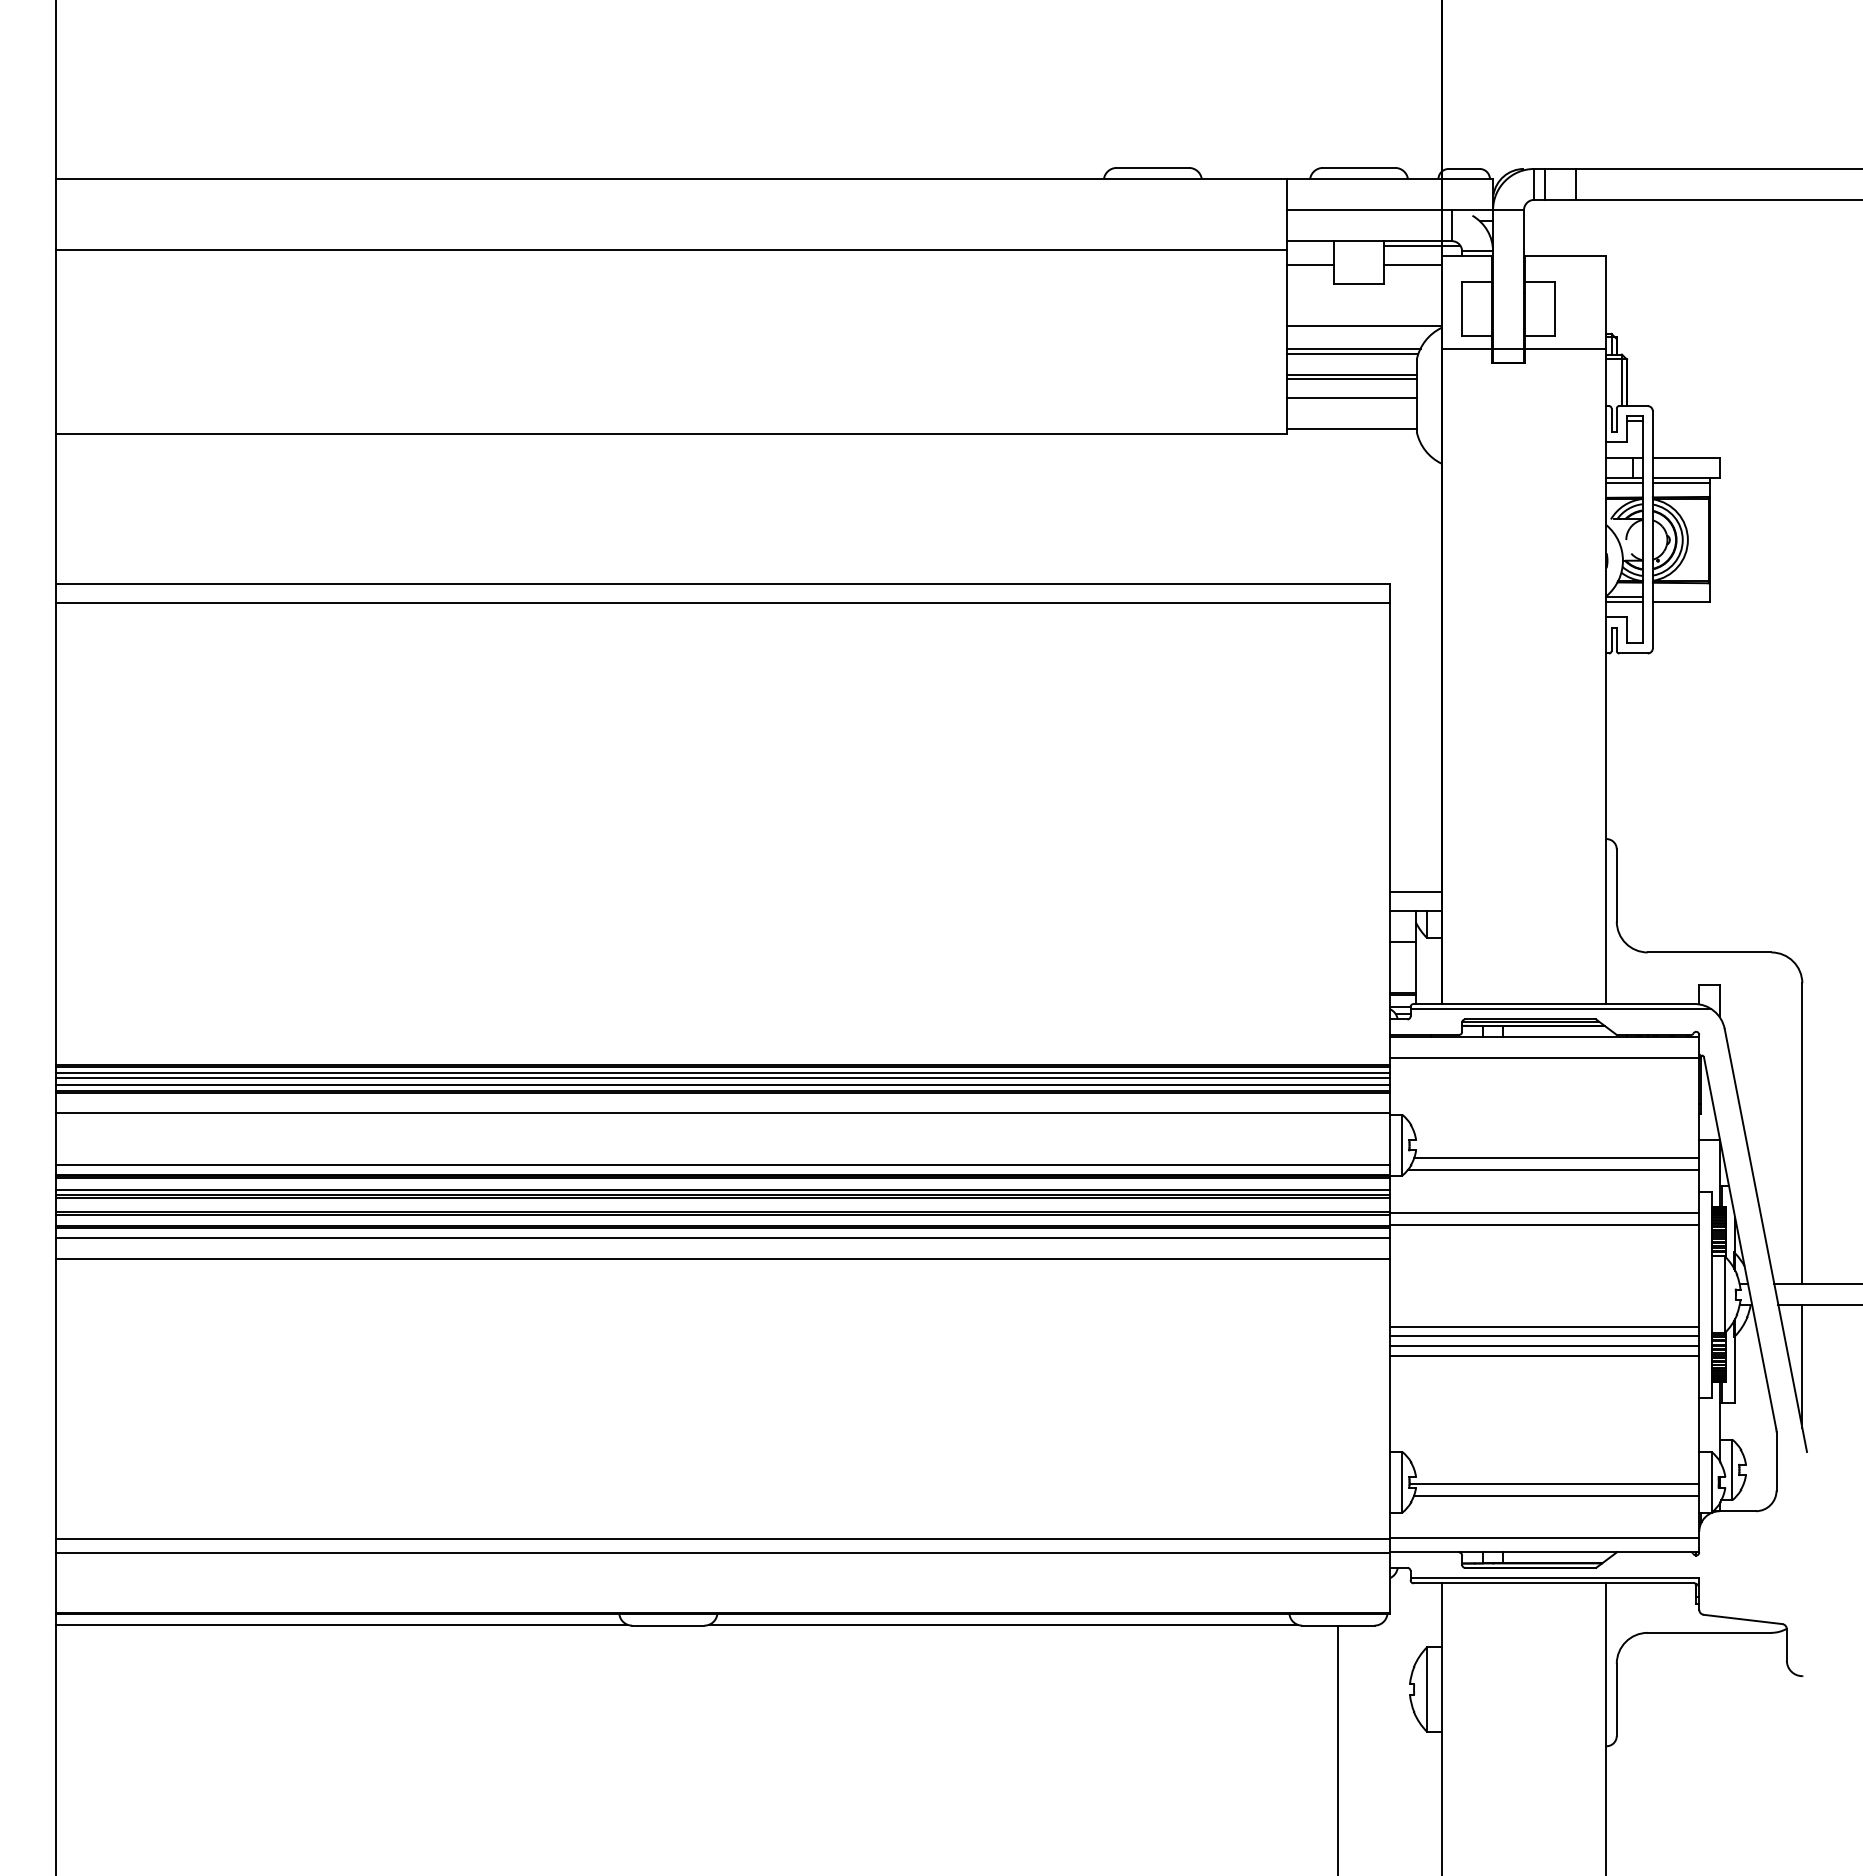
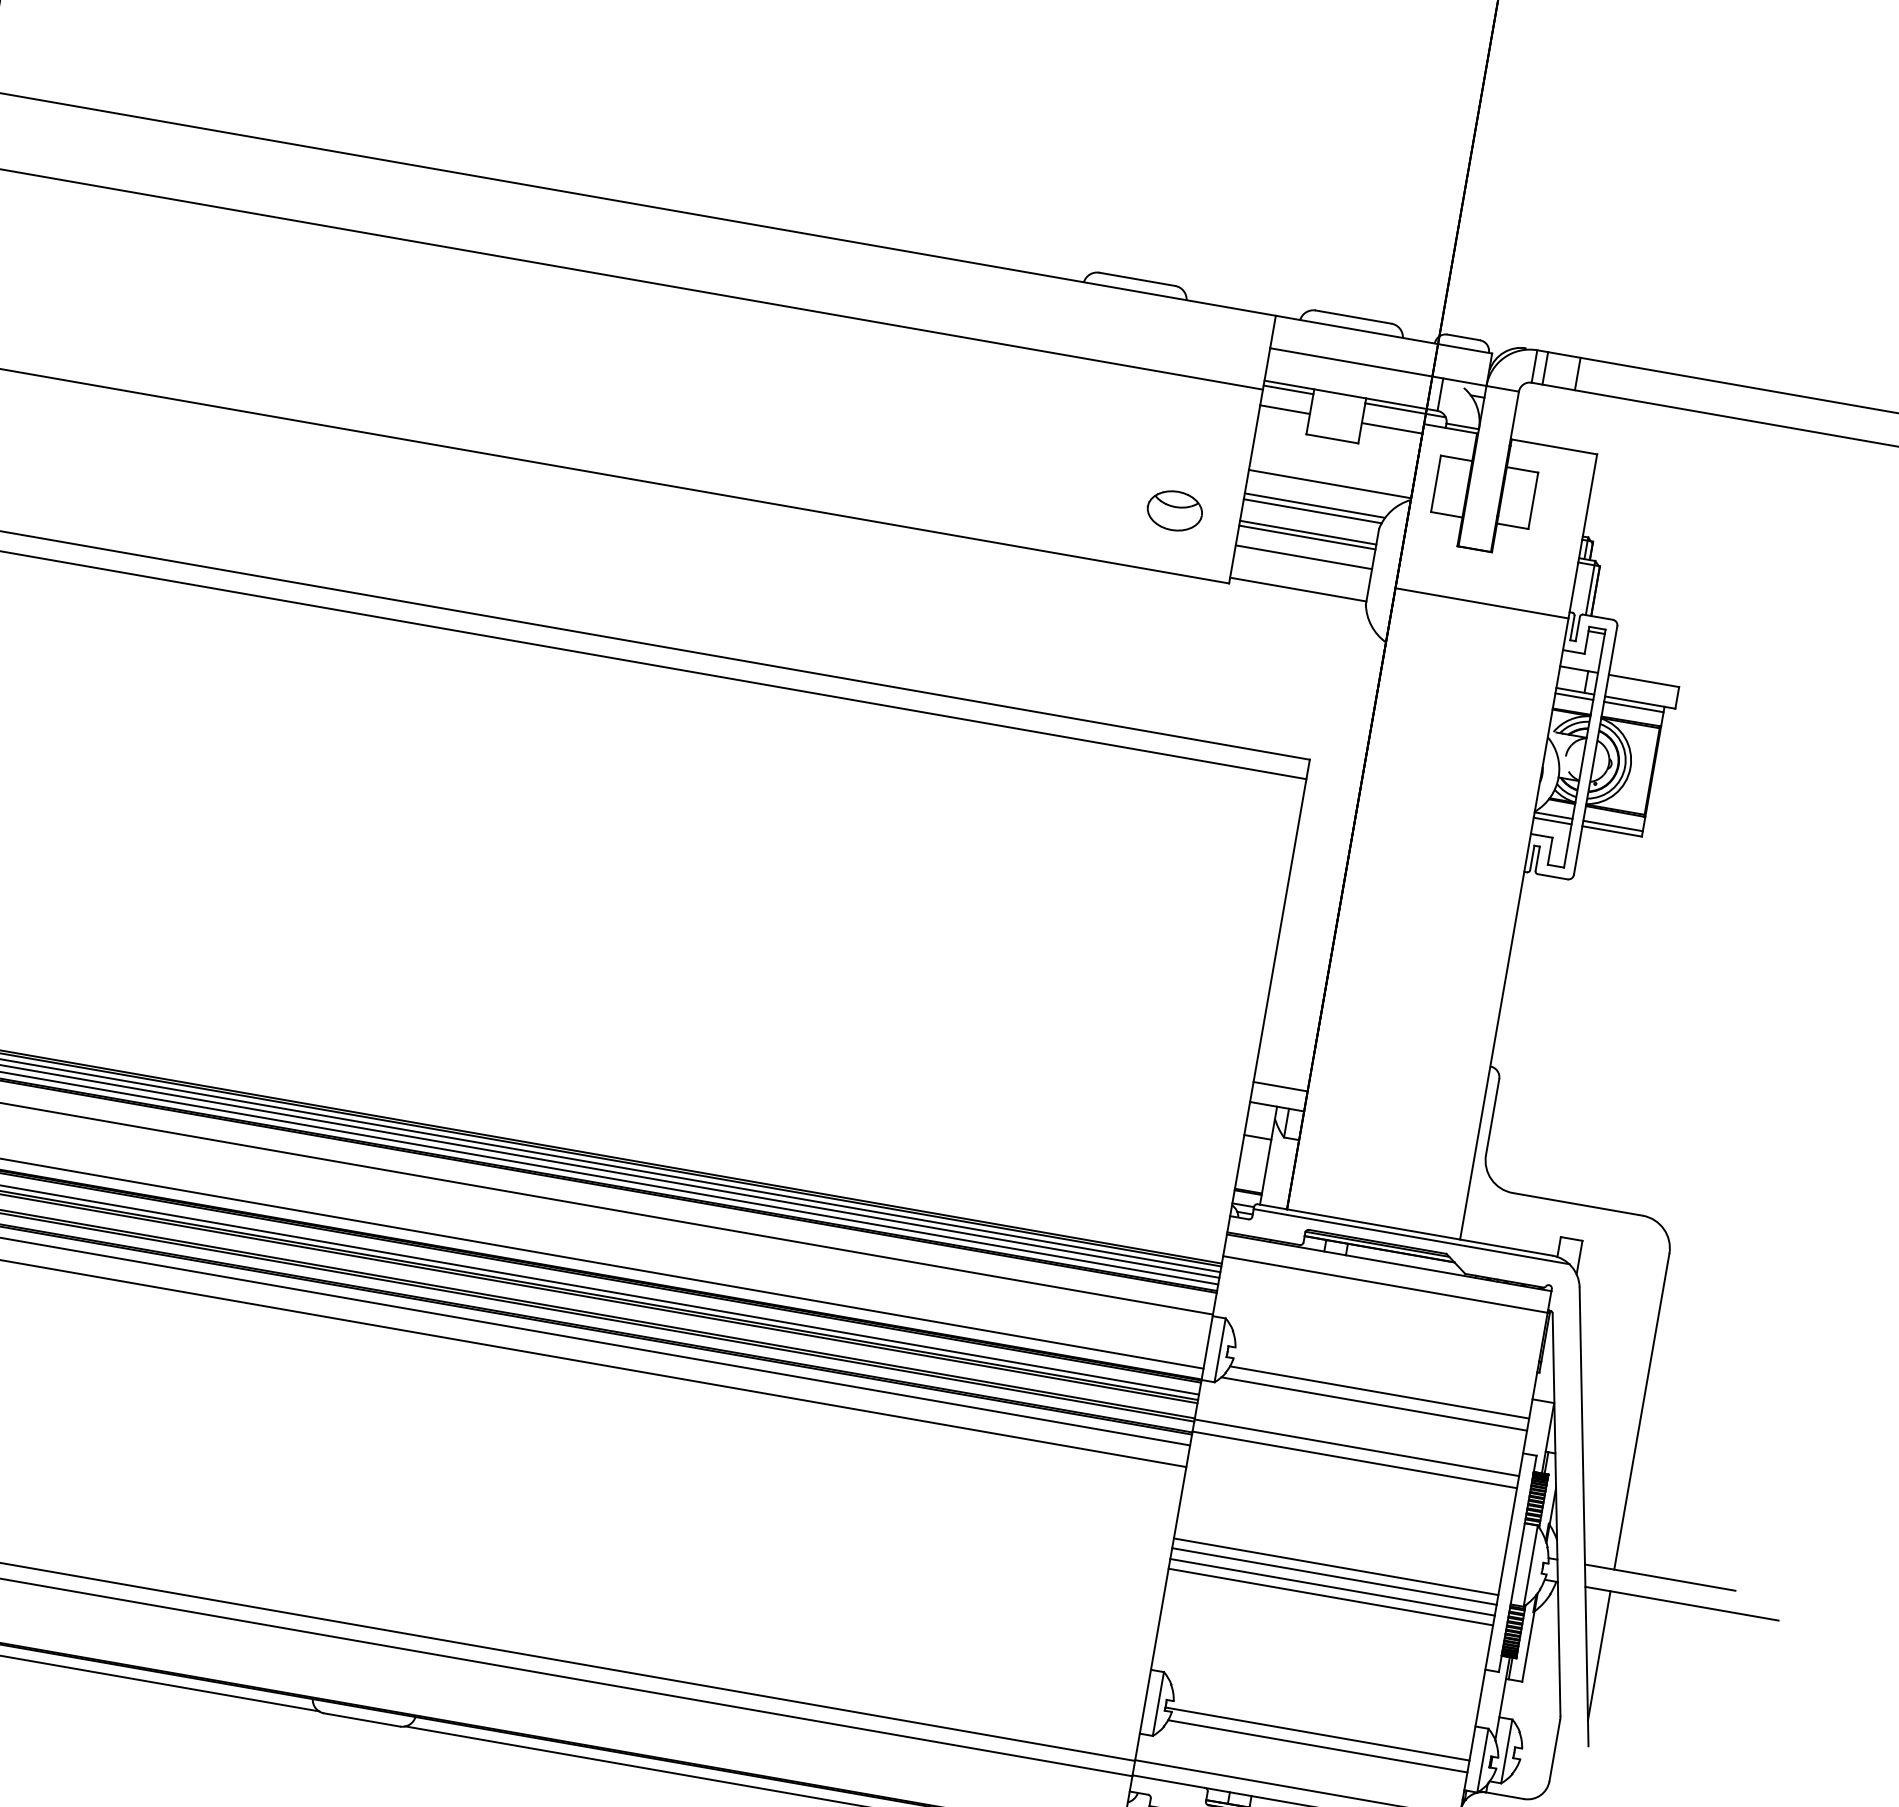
line: (1310, 245) -> (1288, 389), added
line: (1523, 348) -> (1481, 602), moved
part: (1224, 376) -> (1174, 511), added
line: (1680, 596) -> (1612, 825), added

